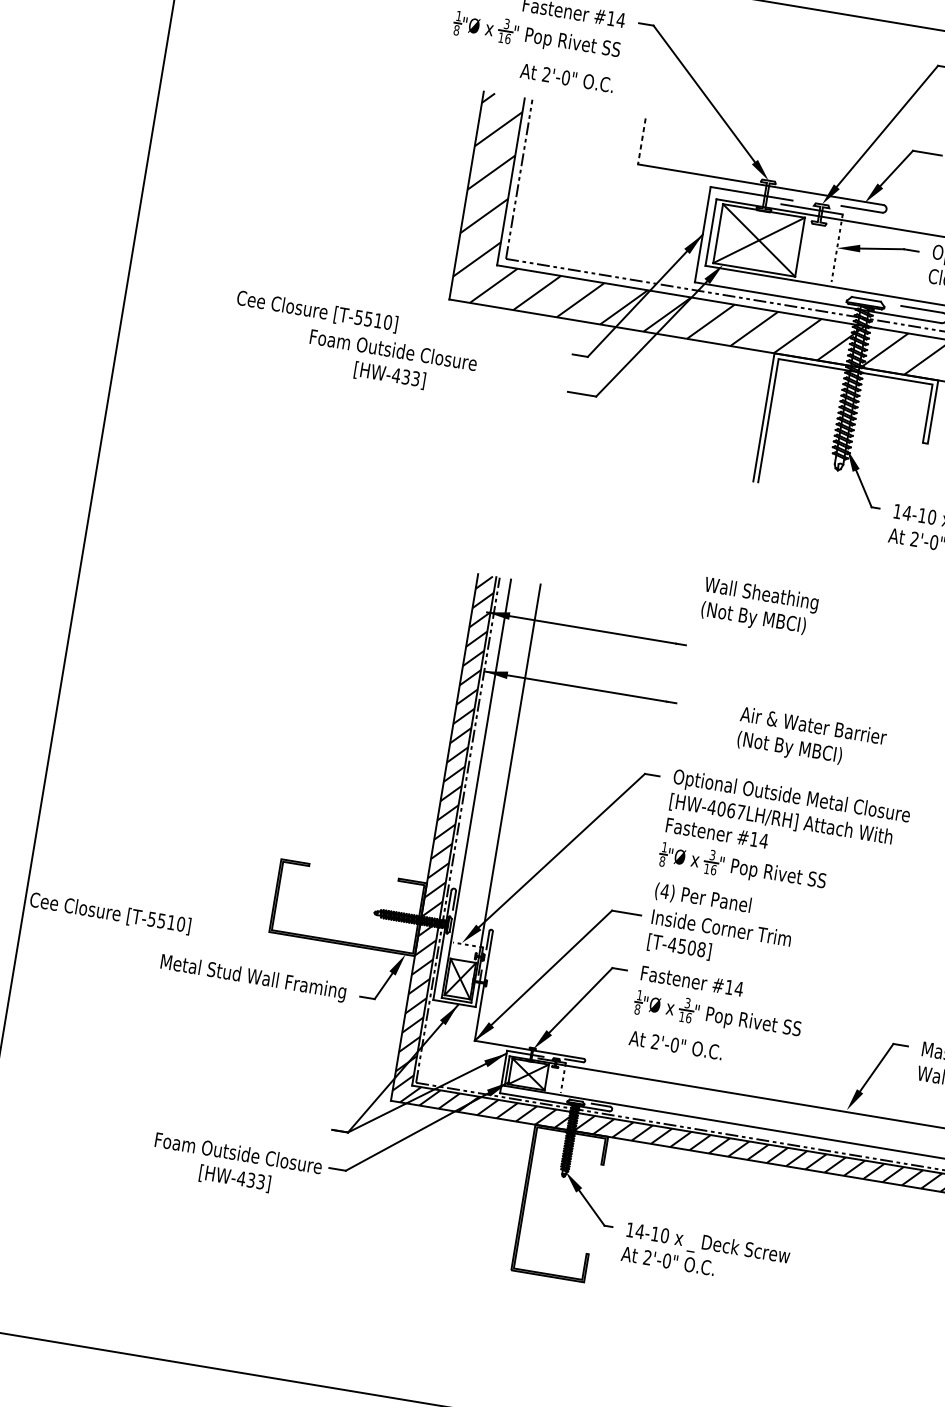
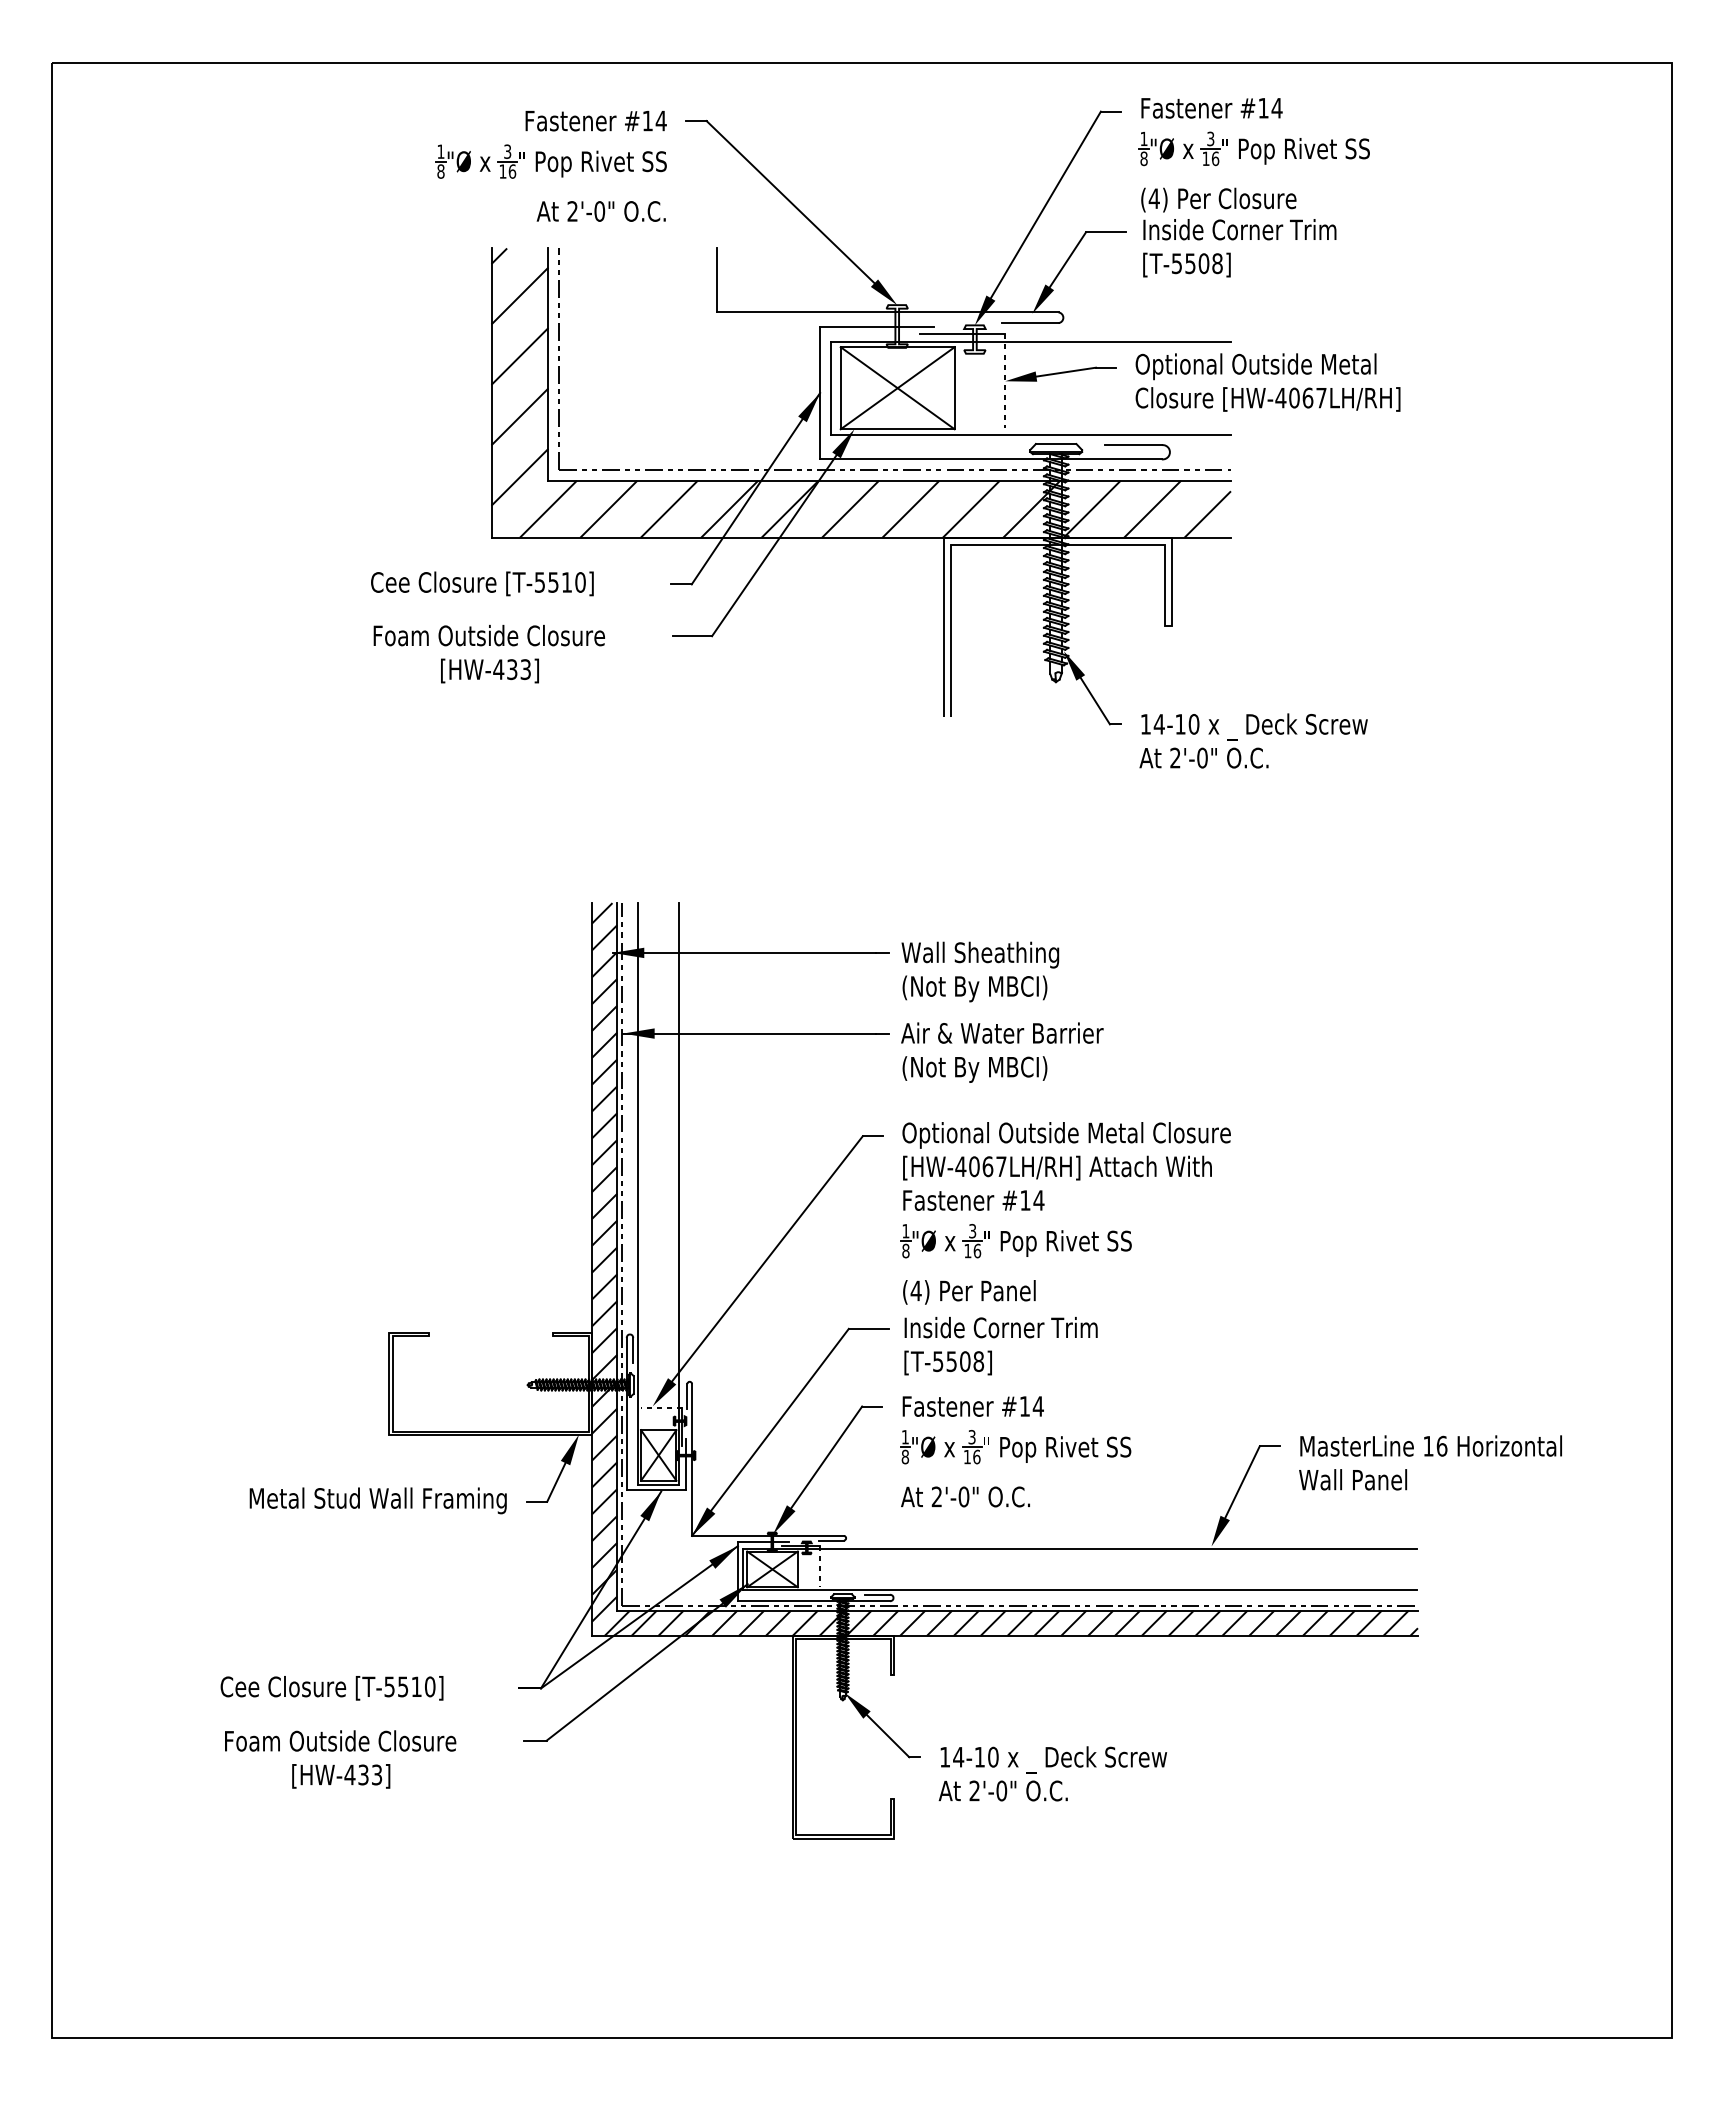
line: (641, 141) -> (716, 280), dashed -> solid
text: (317, 311) -> (482, 583), moved
text: (390, 362) -> (488, 653), moved
text: (759, 606) -> (980, 971), moved
text: (811, 739) -> (1002, 1052), moved
text: (109, 913) -> (331, 1688), moved
text: (671, 944) -> (937, 1361), [T-4508] -> [T-5508]
text: (236, 1166) -> (340, 1759), moved

